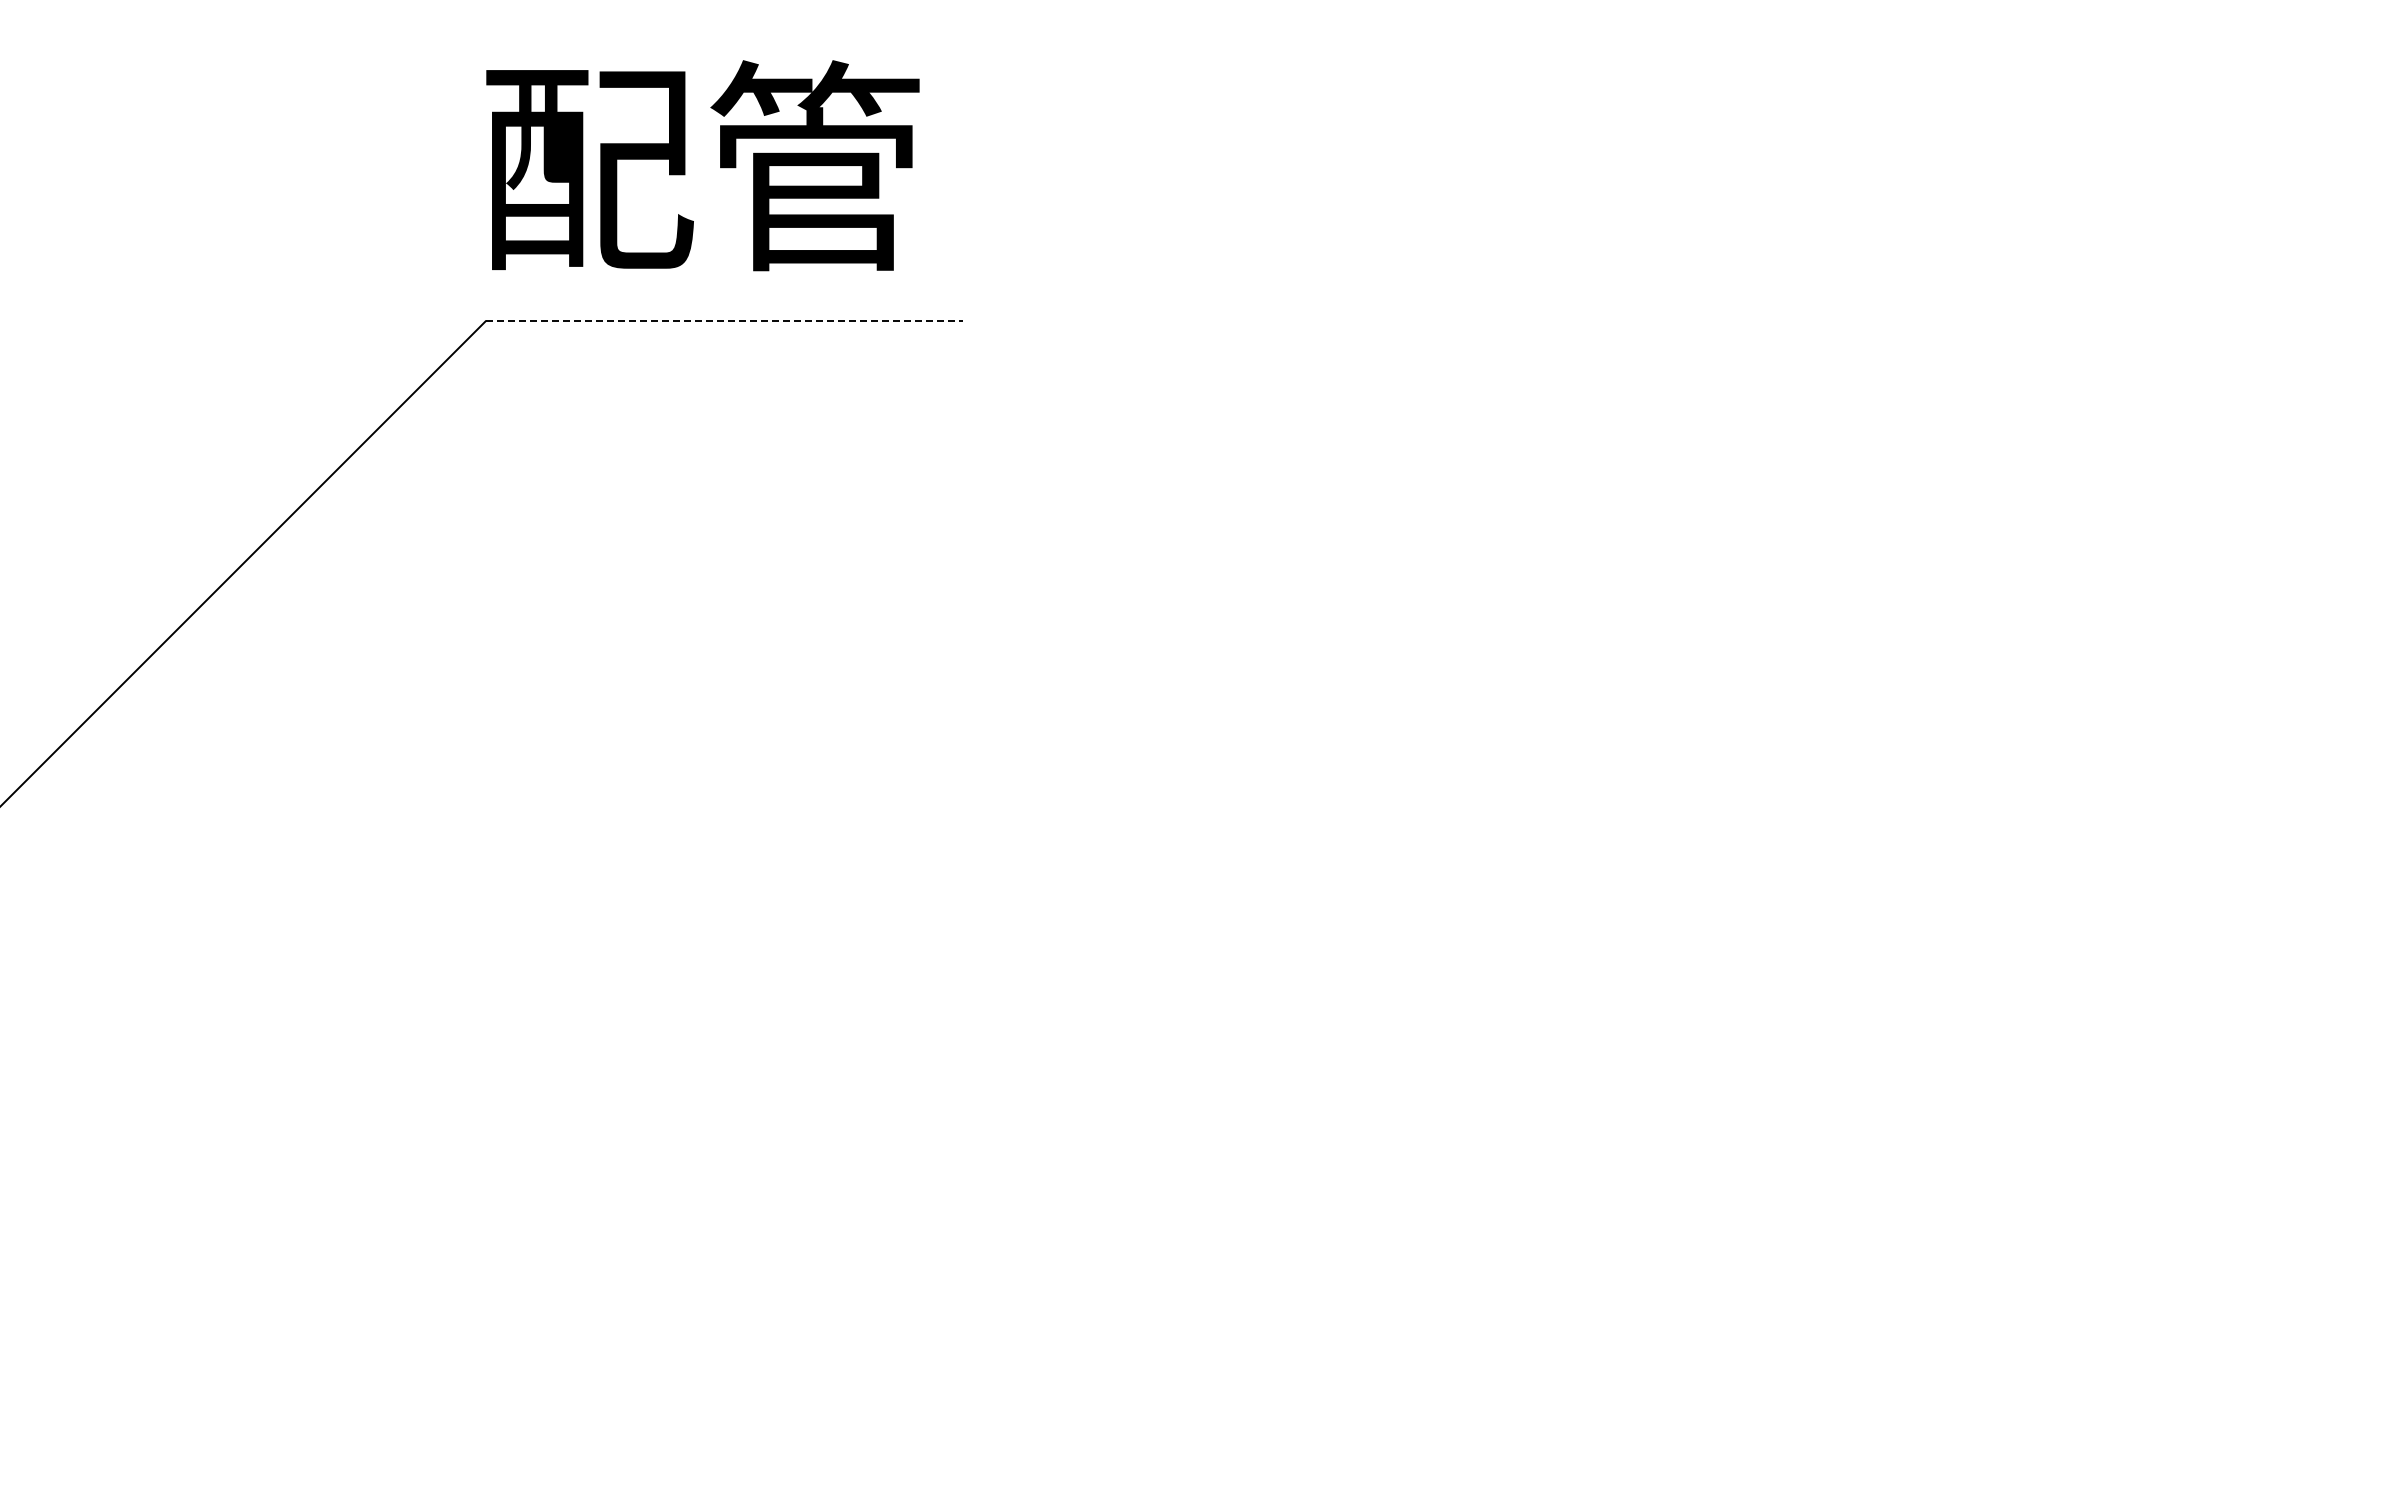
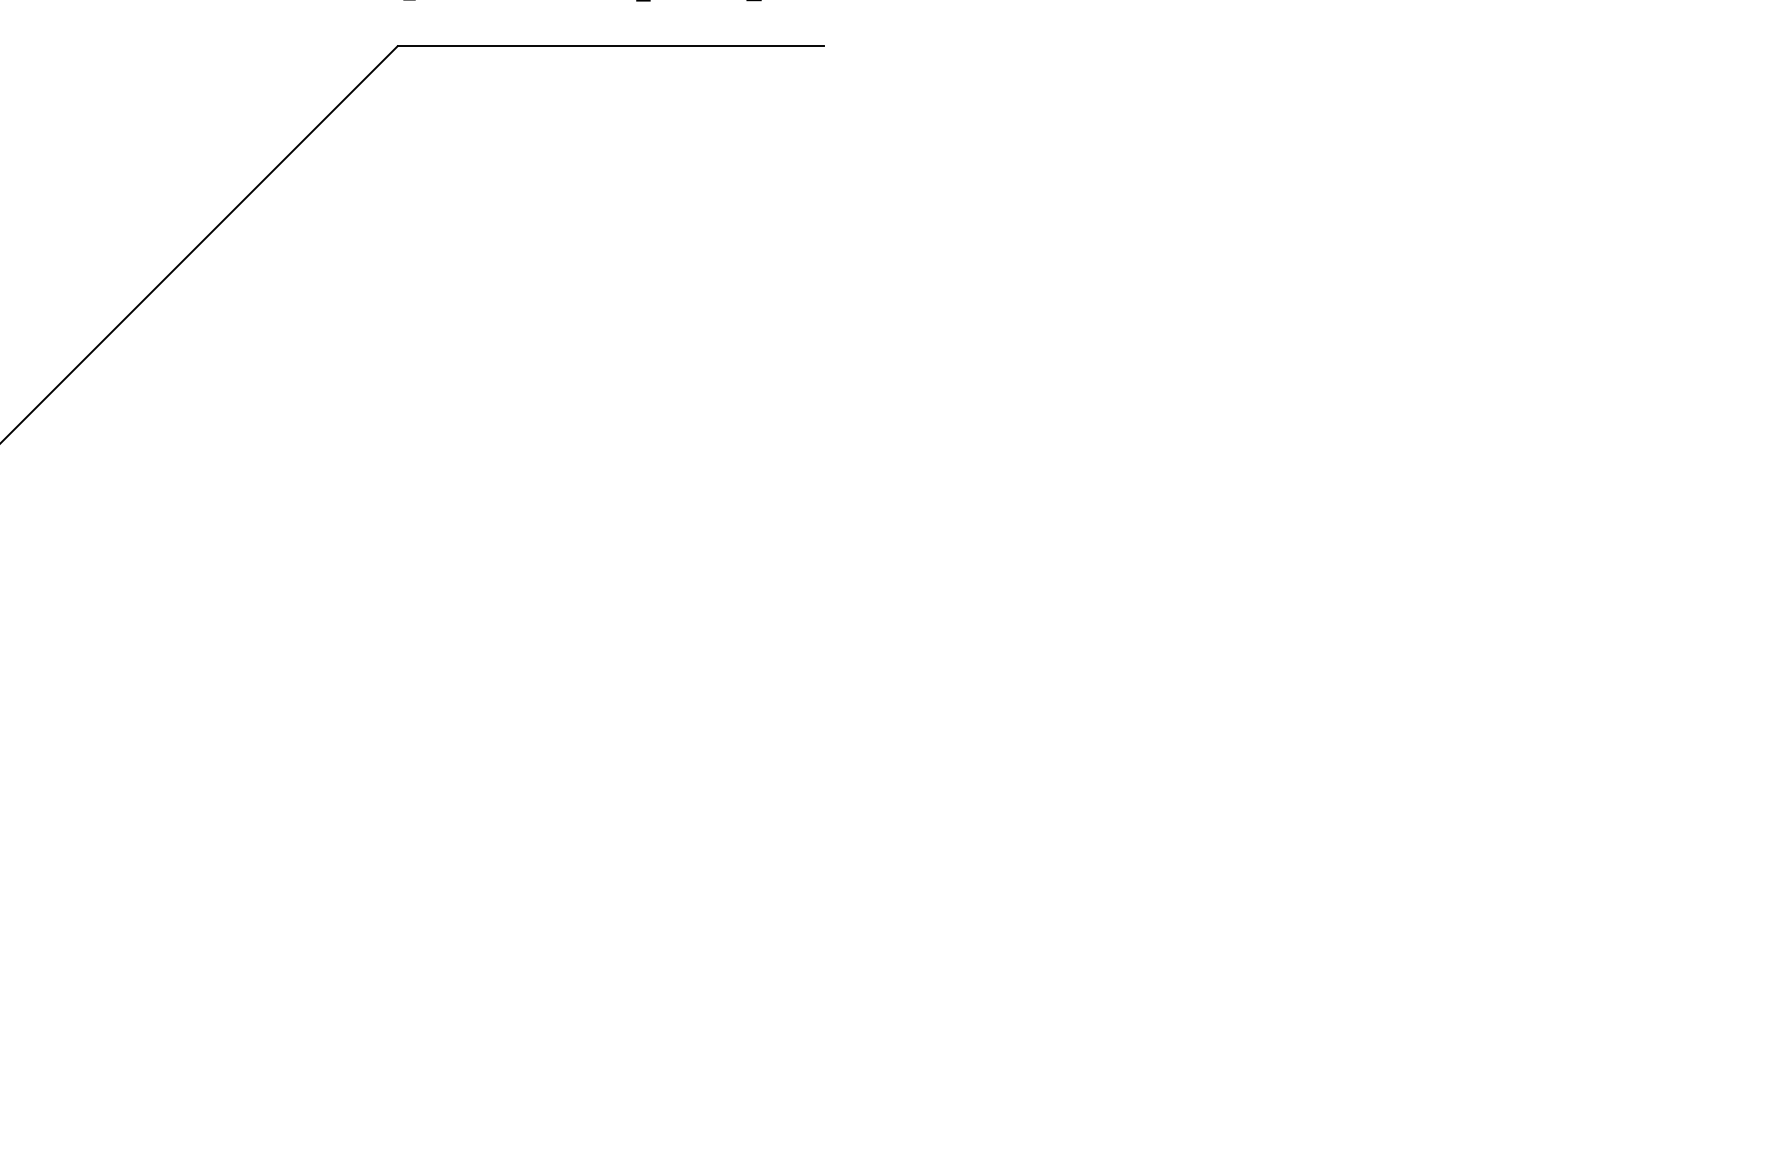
line: (724, 321) -> (610, 46), dashed -> solid

